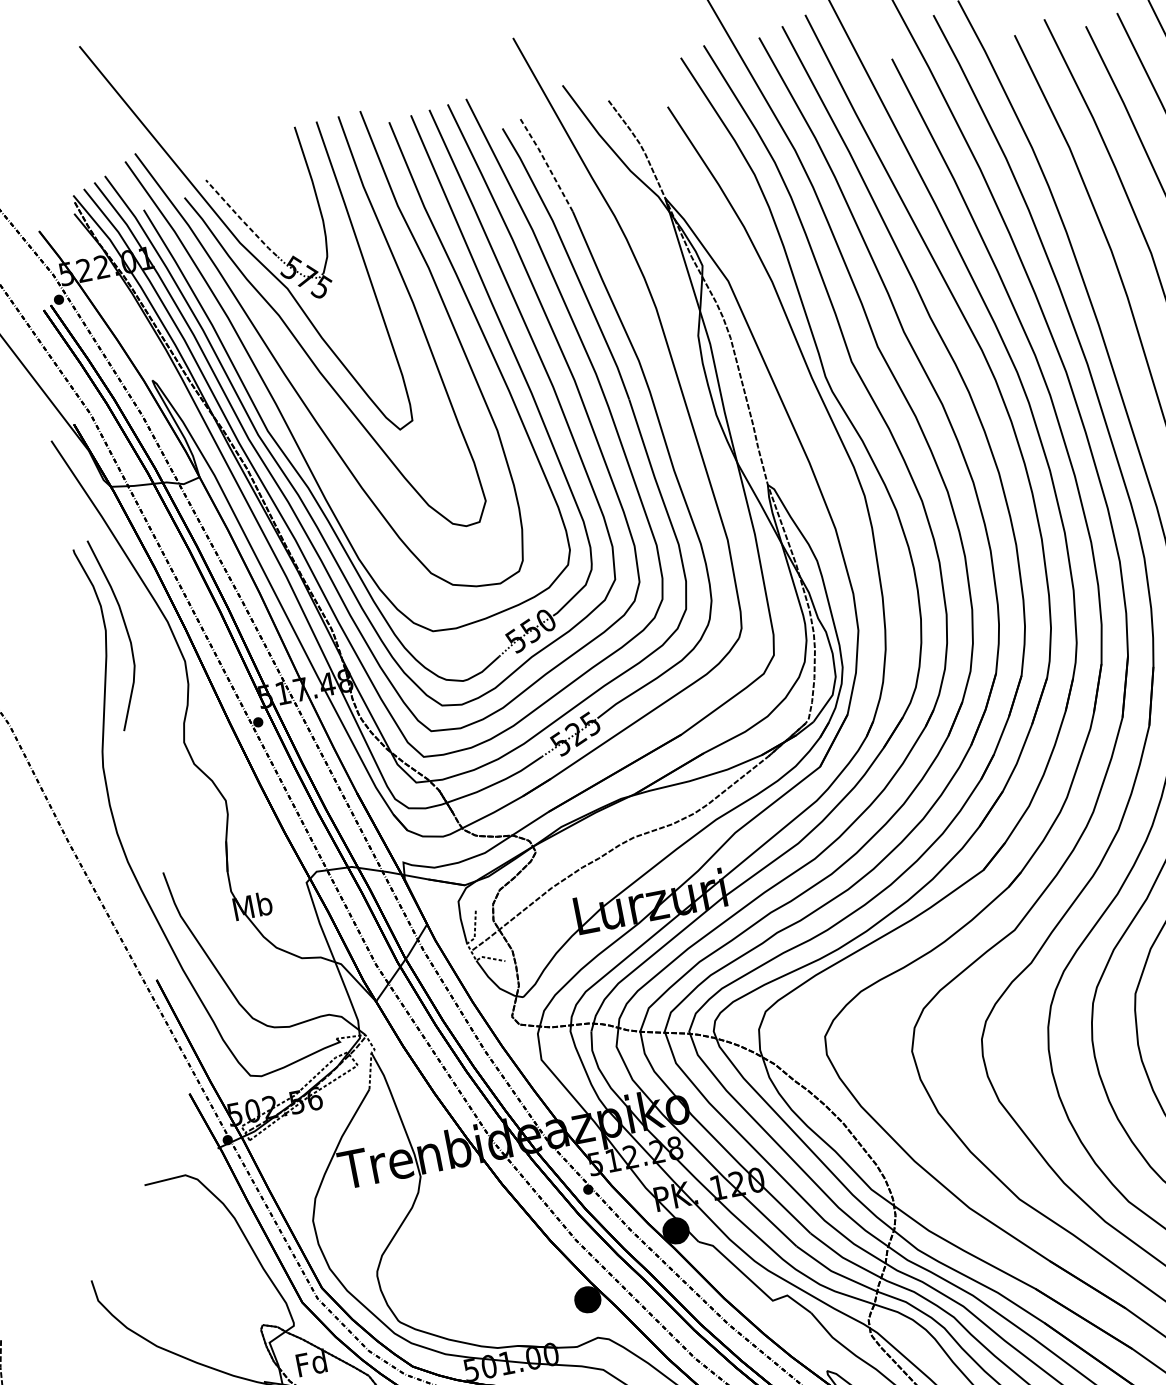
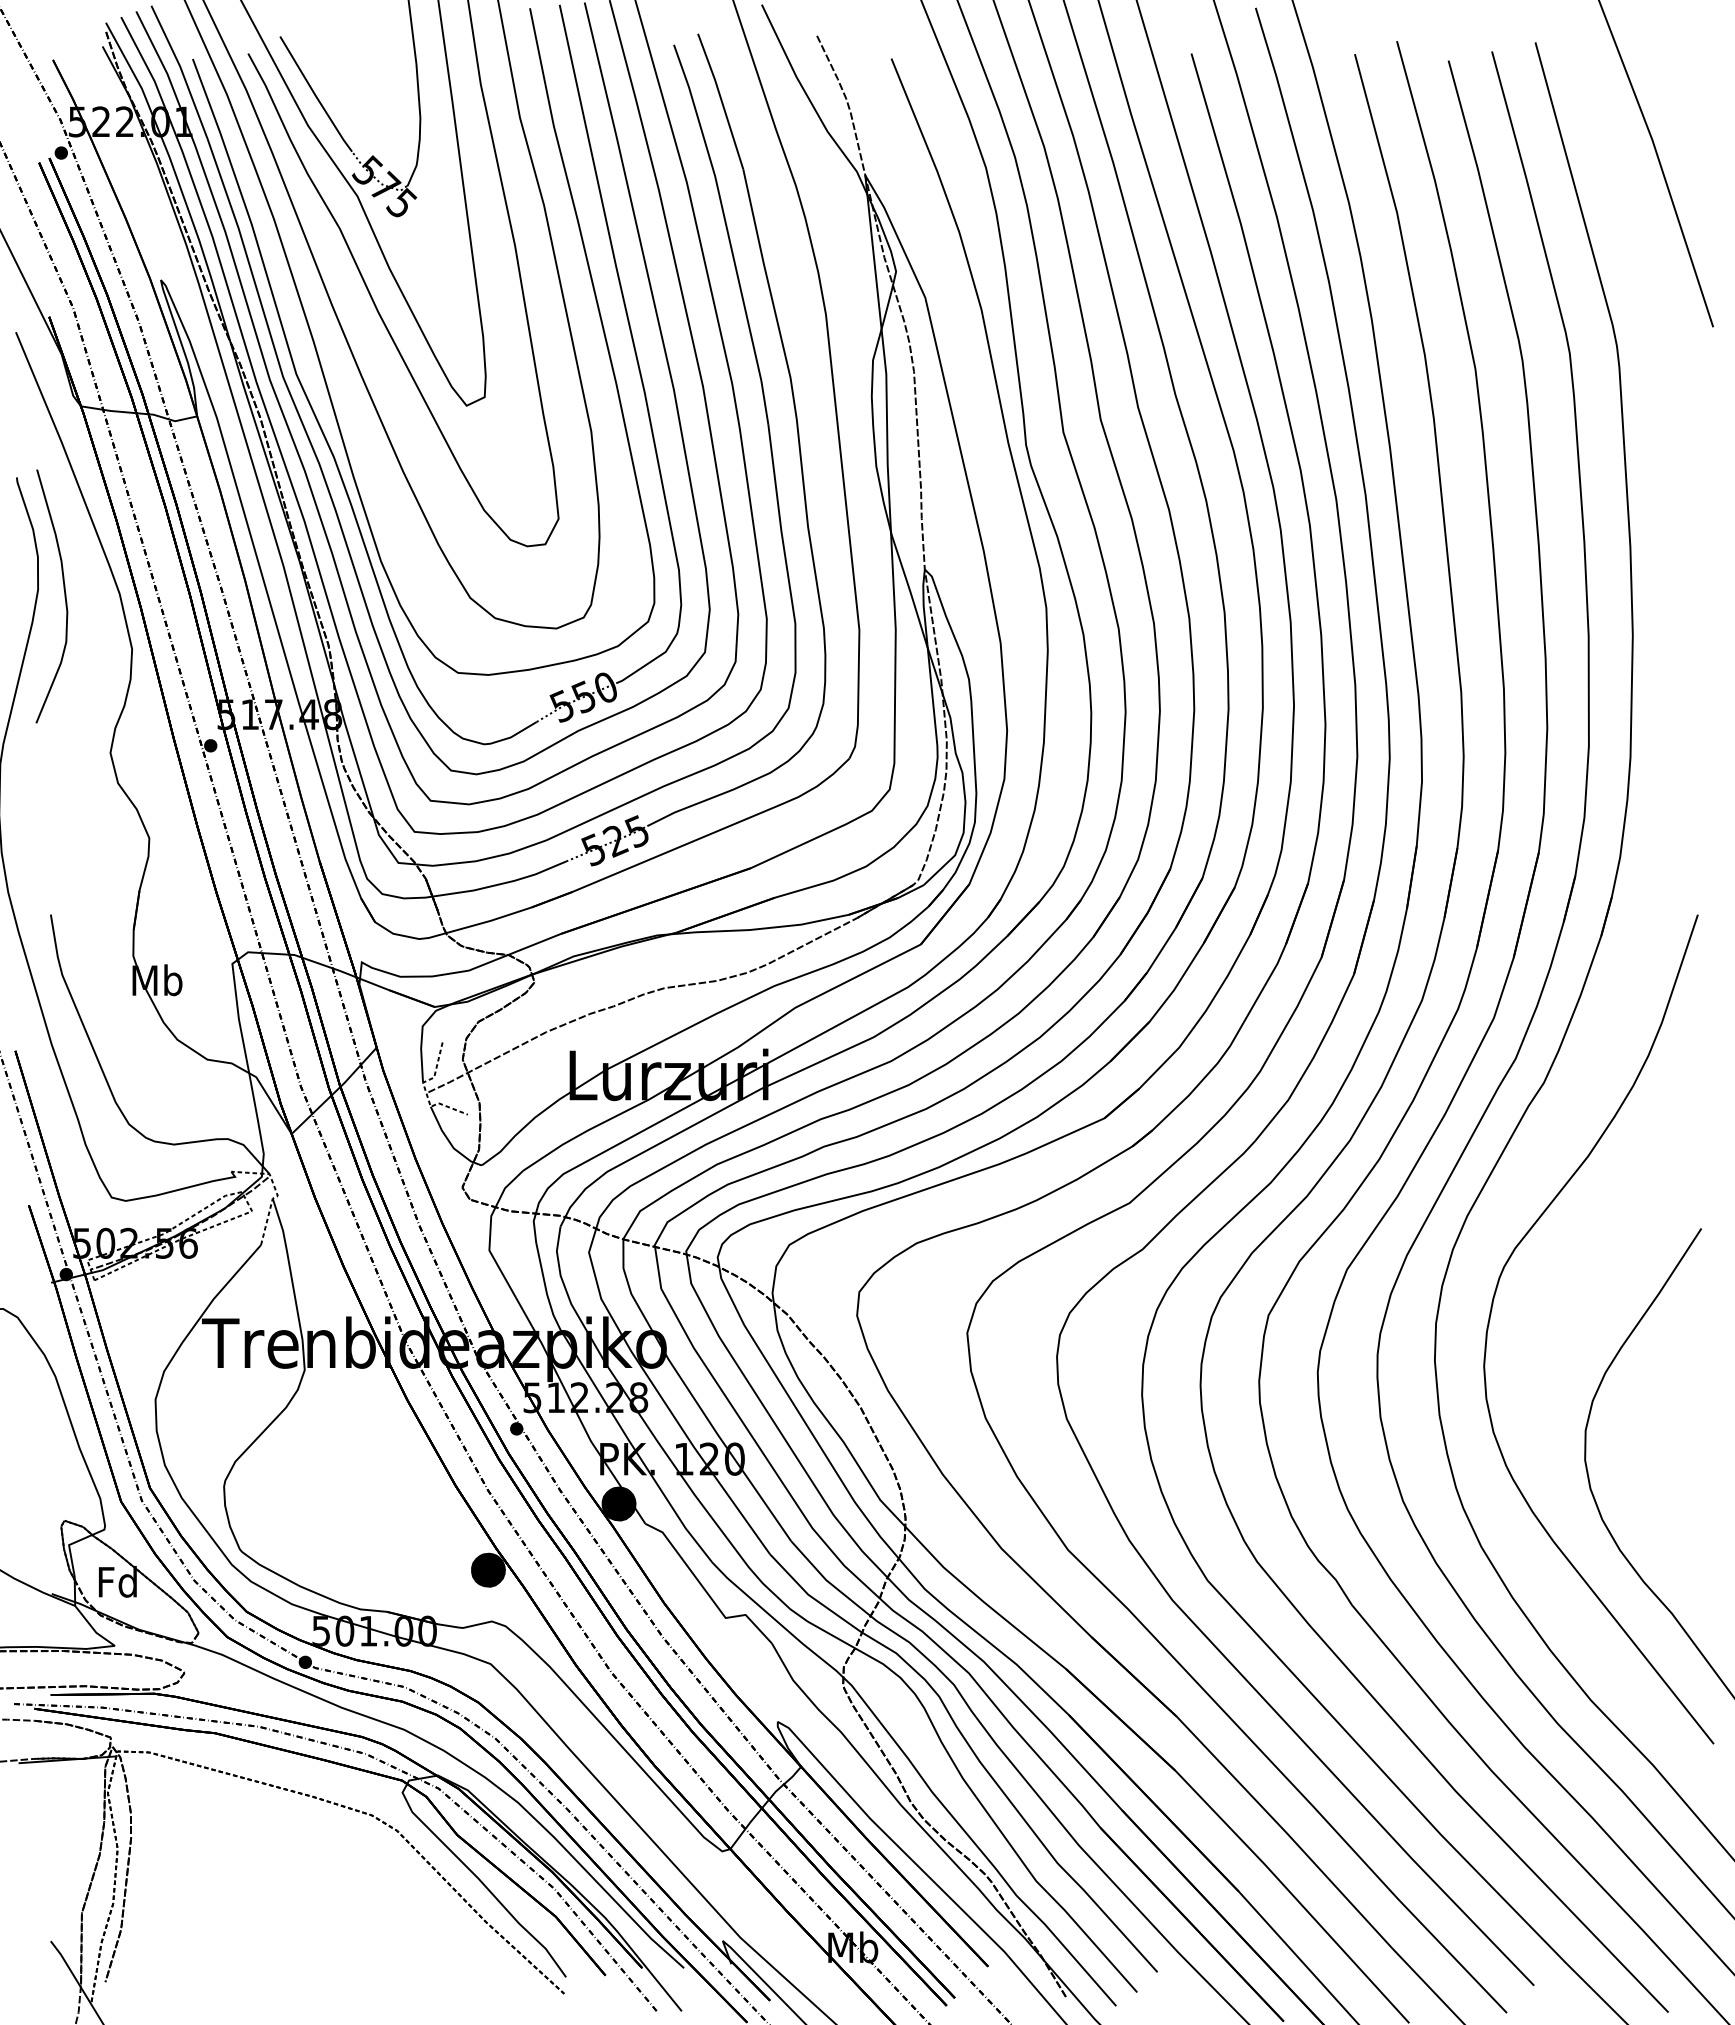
line: (546, 163) -> (721, 100), dashed -> solid
line: (241, 219) -> (315, 95), dashed -> solid

